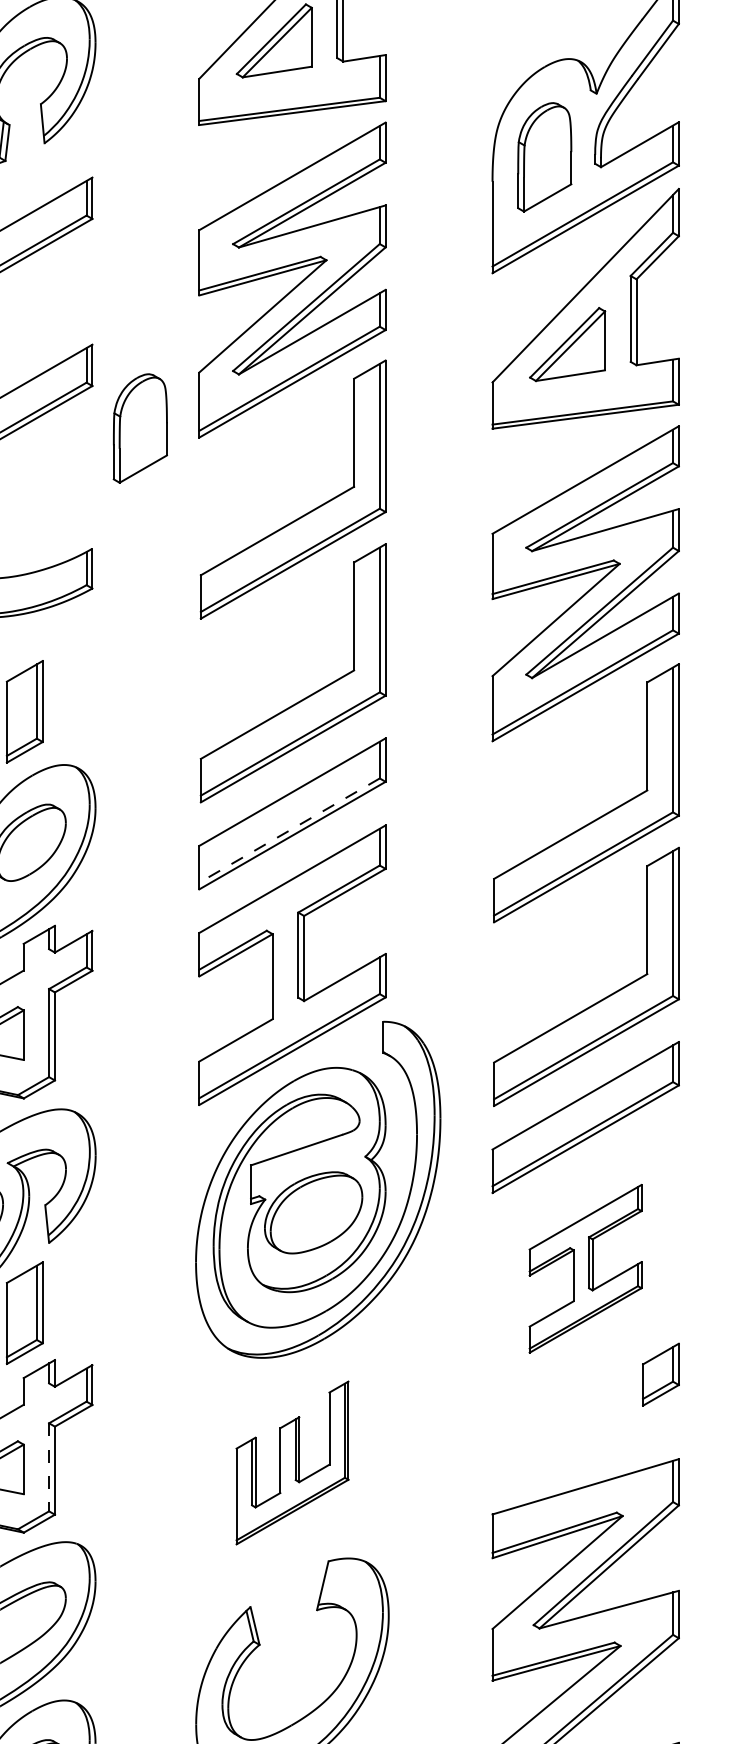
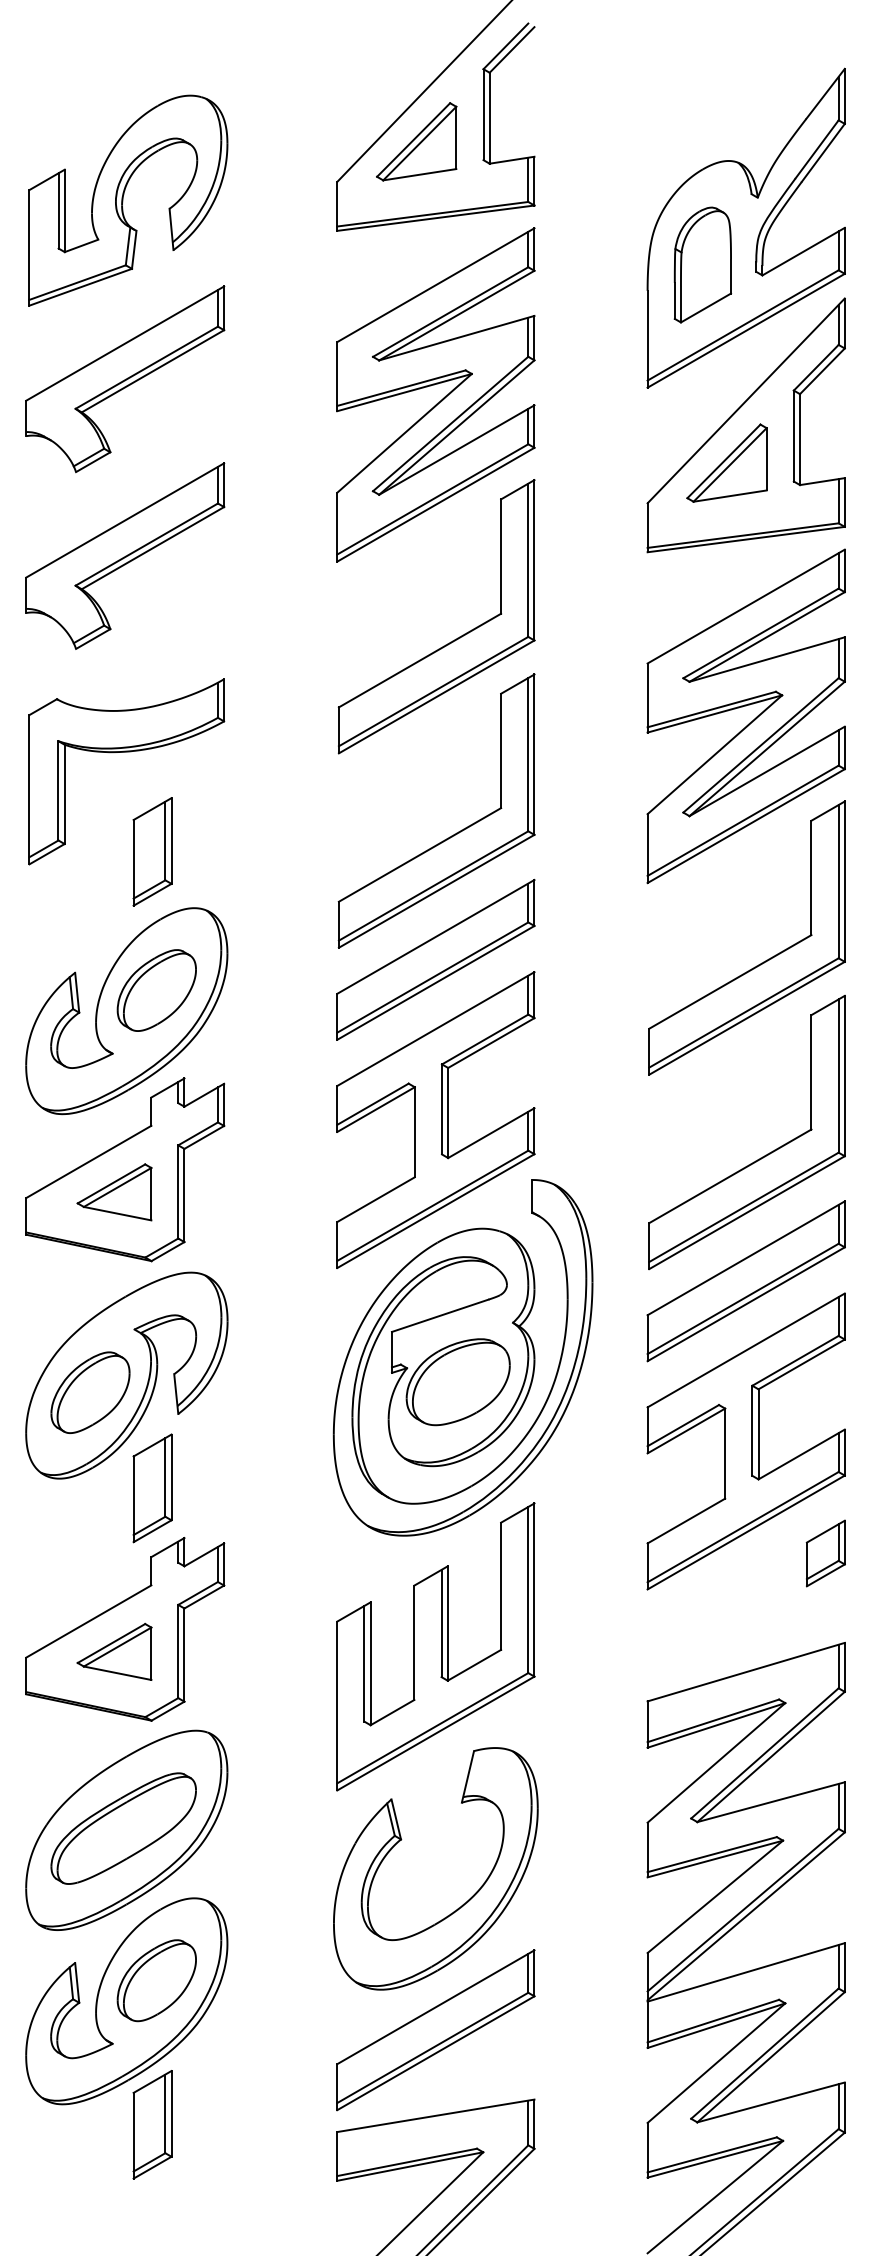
part: (140, 428) -> (274, 551), removed
line: (289, 830) -> (432, 977), dashed -> solid
part: (585, 1268) -> (745, 1441), size x1.67
part: (292, 1462) -> (435, 1646), size x1.67
line: (49, 1467) -> (178, 1651), dashed -> solid

